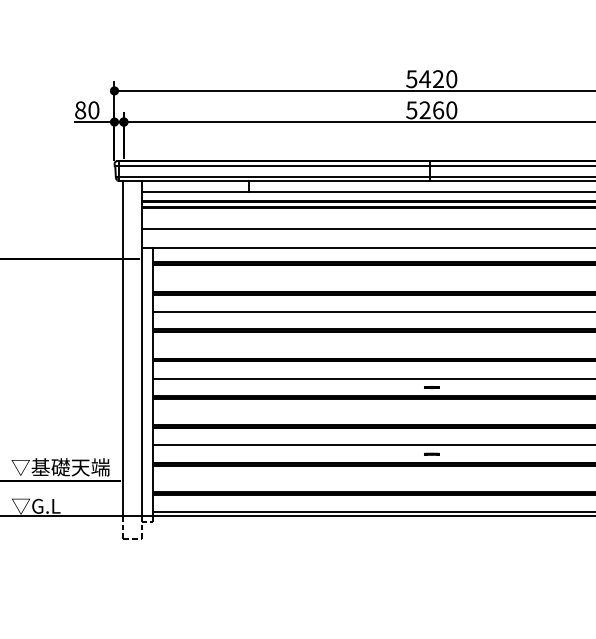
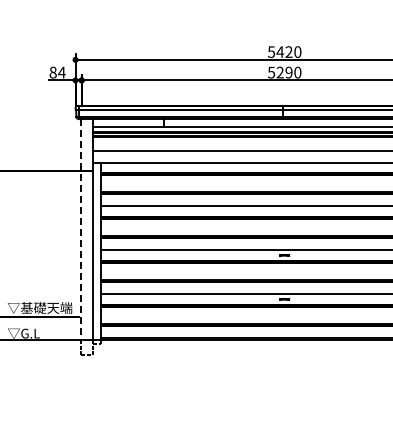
text: (93, 110) -> (61, 72), 80 -> 84
text: (437, 110) -> (288, 72), 5260 -> 5290
line: (123, 349) -> (81, 230), solid -> dashed

